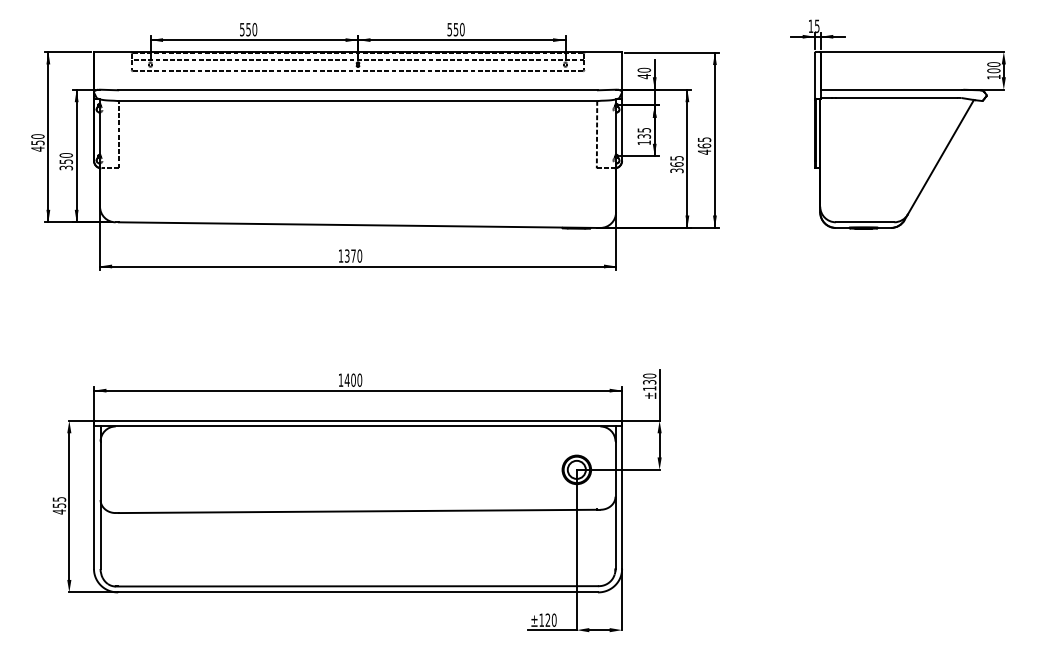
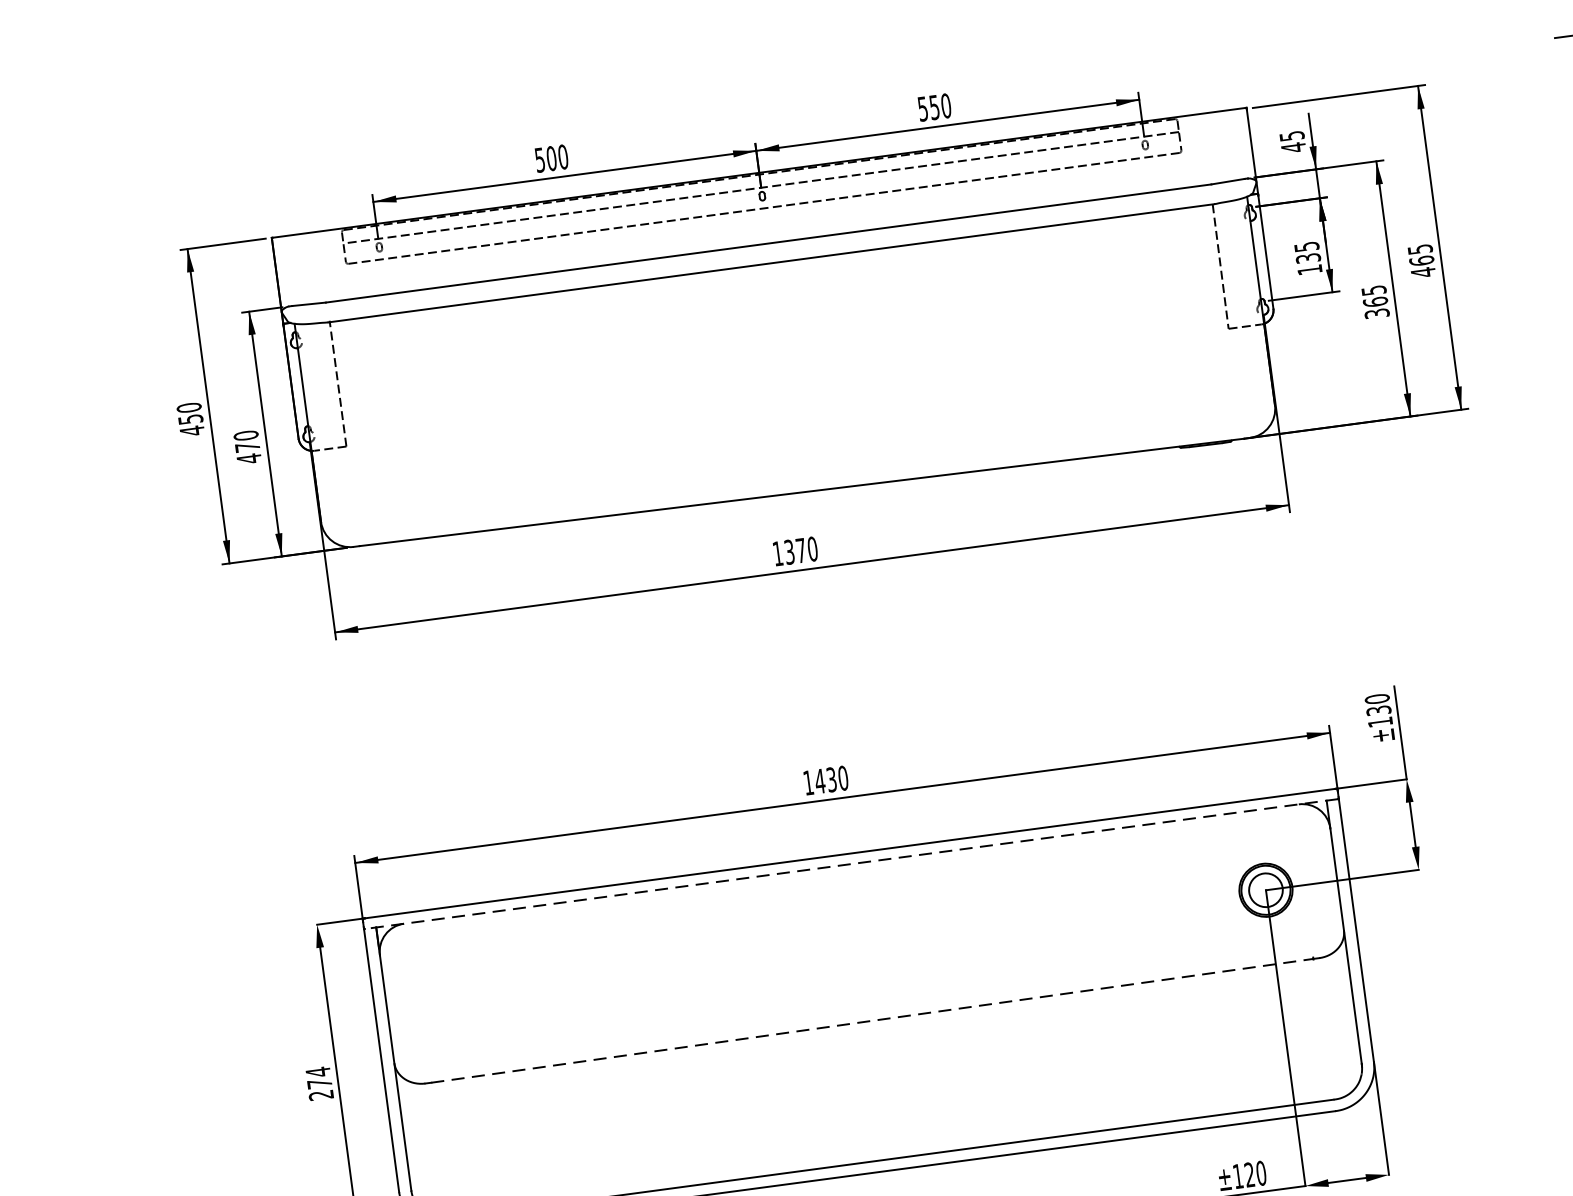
text: (248, 29) -> (551, 158), 550 -> 500
text: (643, 69) -> (1290, 134), 40 -> 45
text: (66, 164) -> (248, 452), 350 -> 470
text: (353, 379) -> (831, 778), 1400 -> 1430
line: (358, 426) -> (852, 863), solid -> dashed
text: (59, 505) -> (319, 1083), 455 -> 274
line: (358, 511) -> (873, 1020), solid -> dashed

